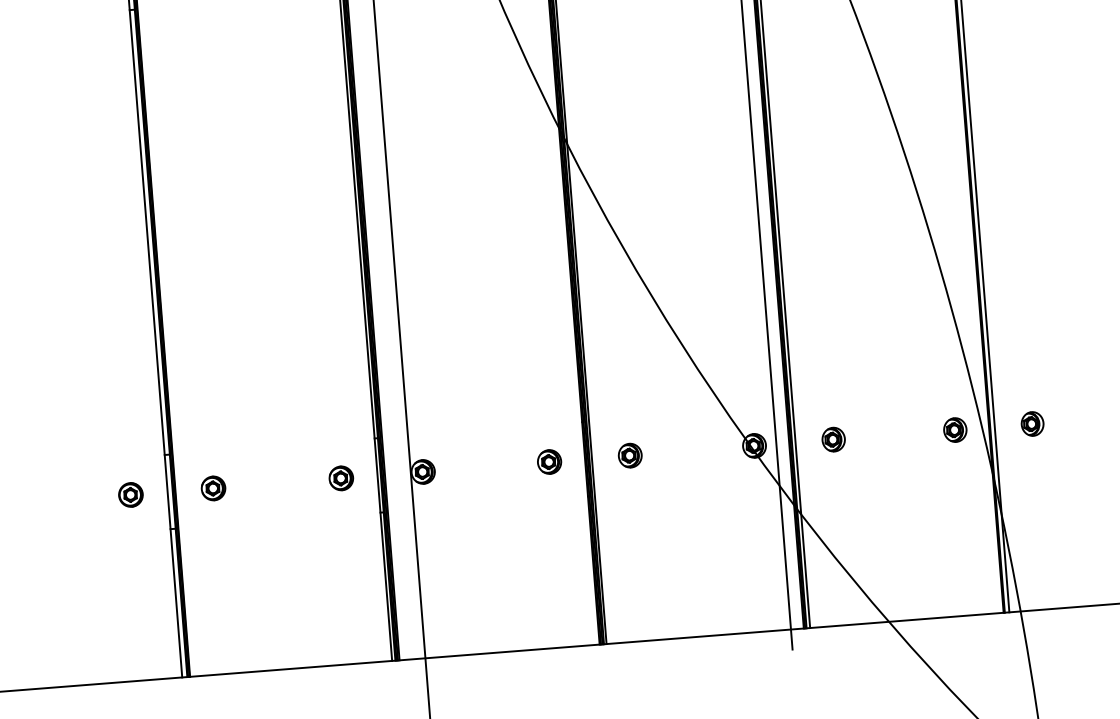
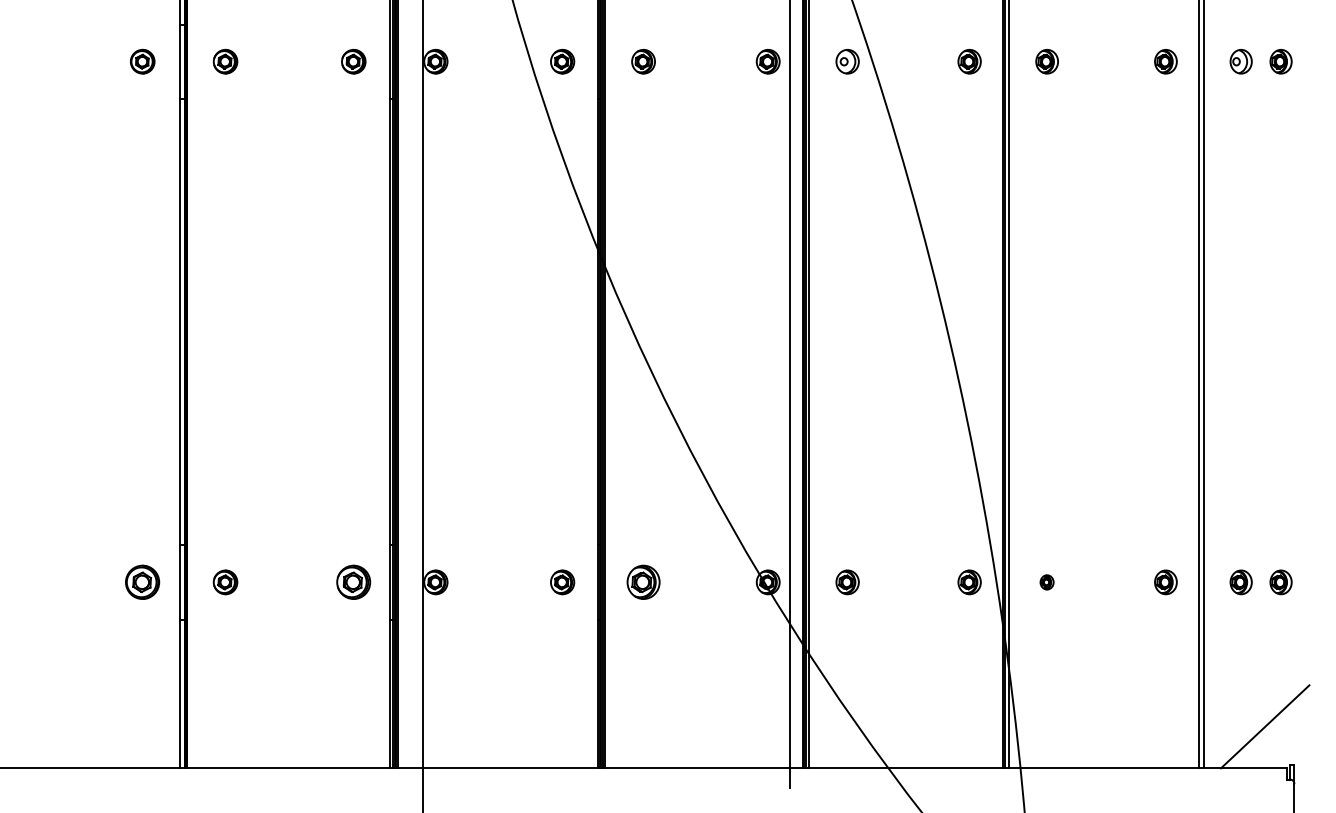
part: (1031, 424) -> (1046, 582), size x0.6
part: (630, 455) -> (643, 582), size x1.4
part: (341, 478) -> (353, 582), size x1.4
part: (130, 495) -> (142, 582), size x1.4

